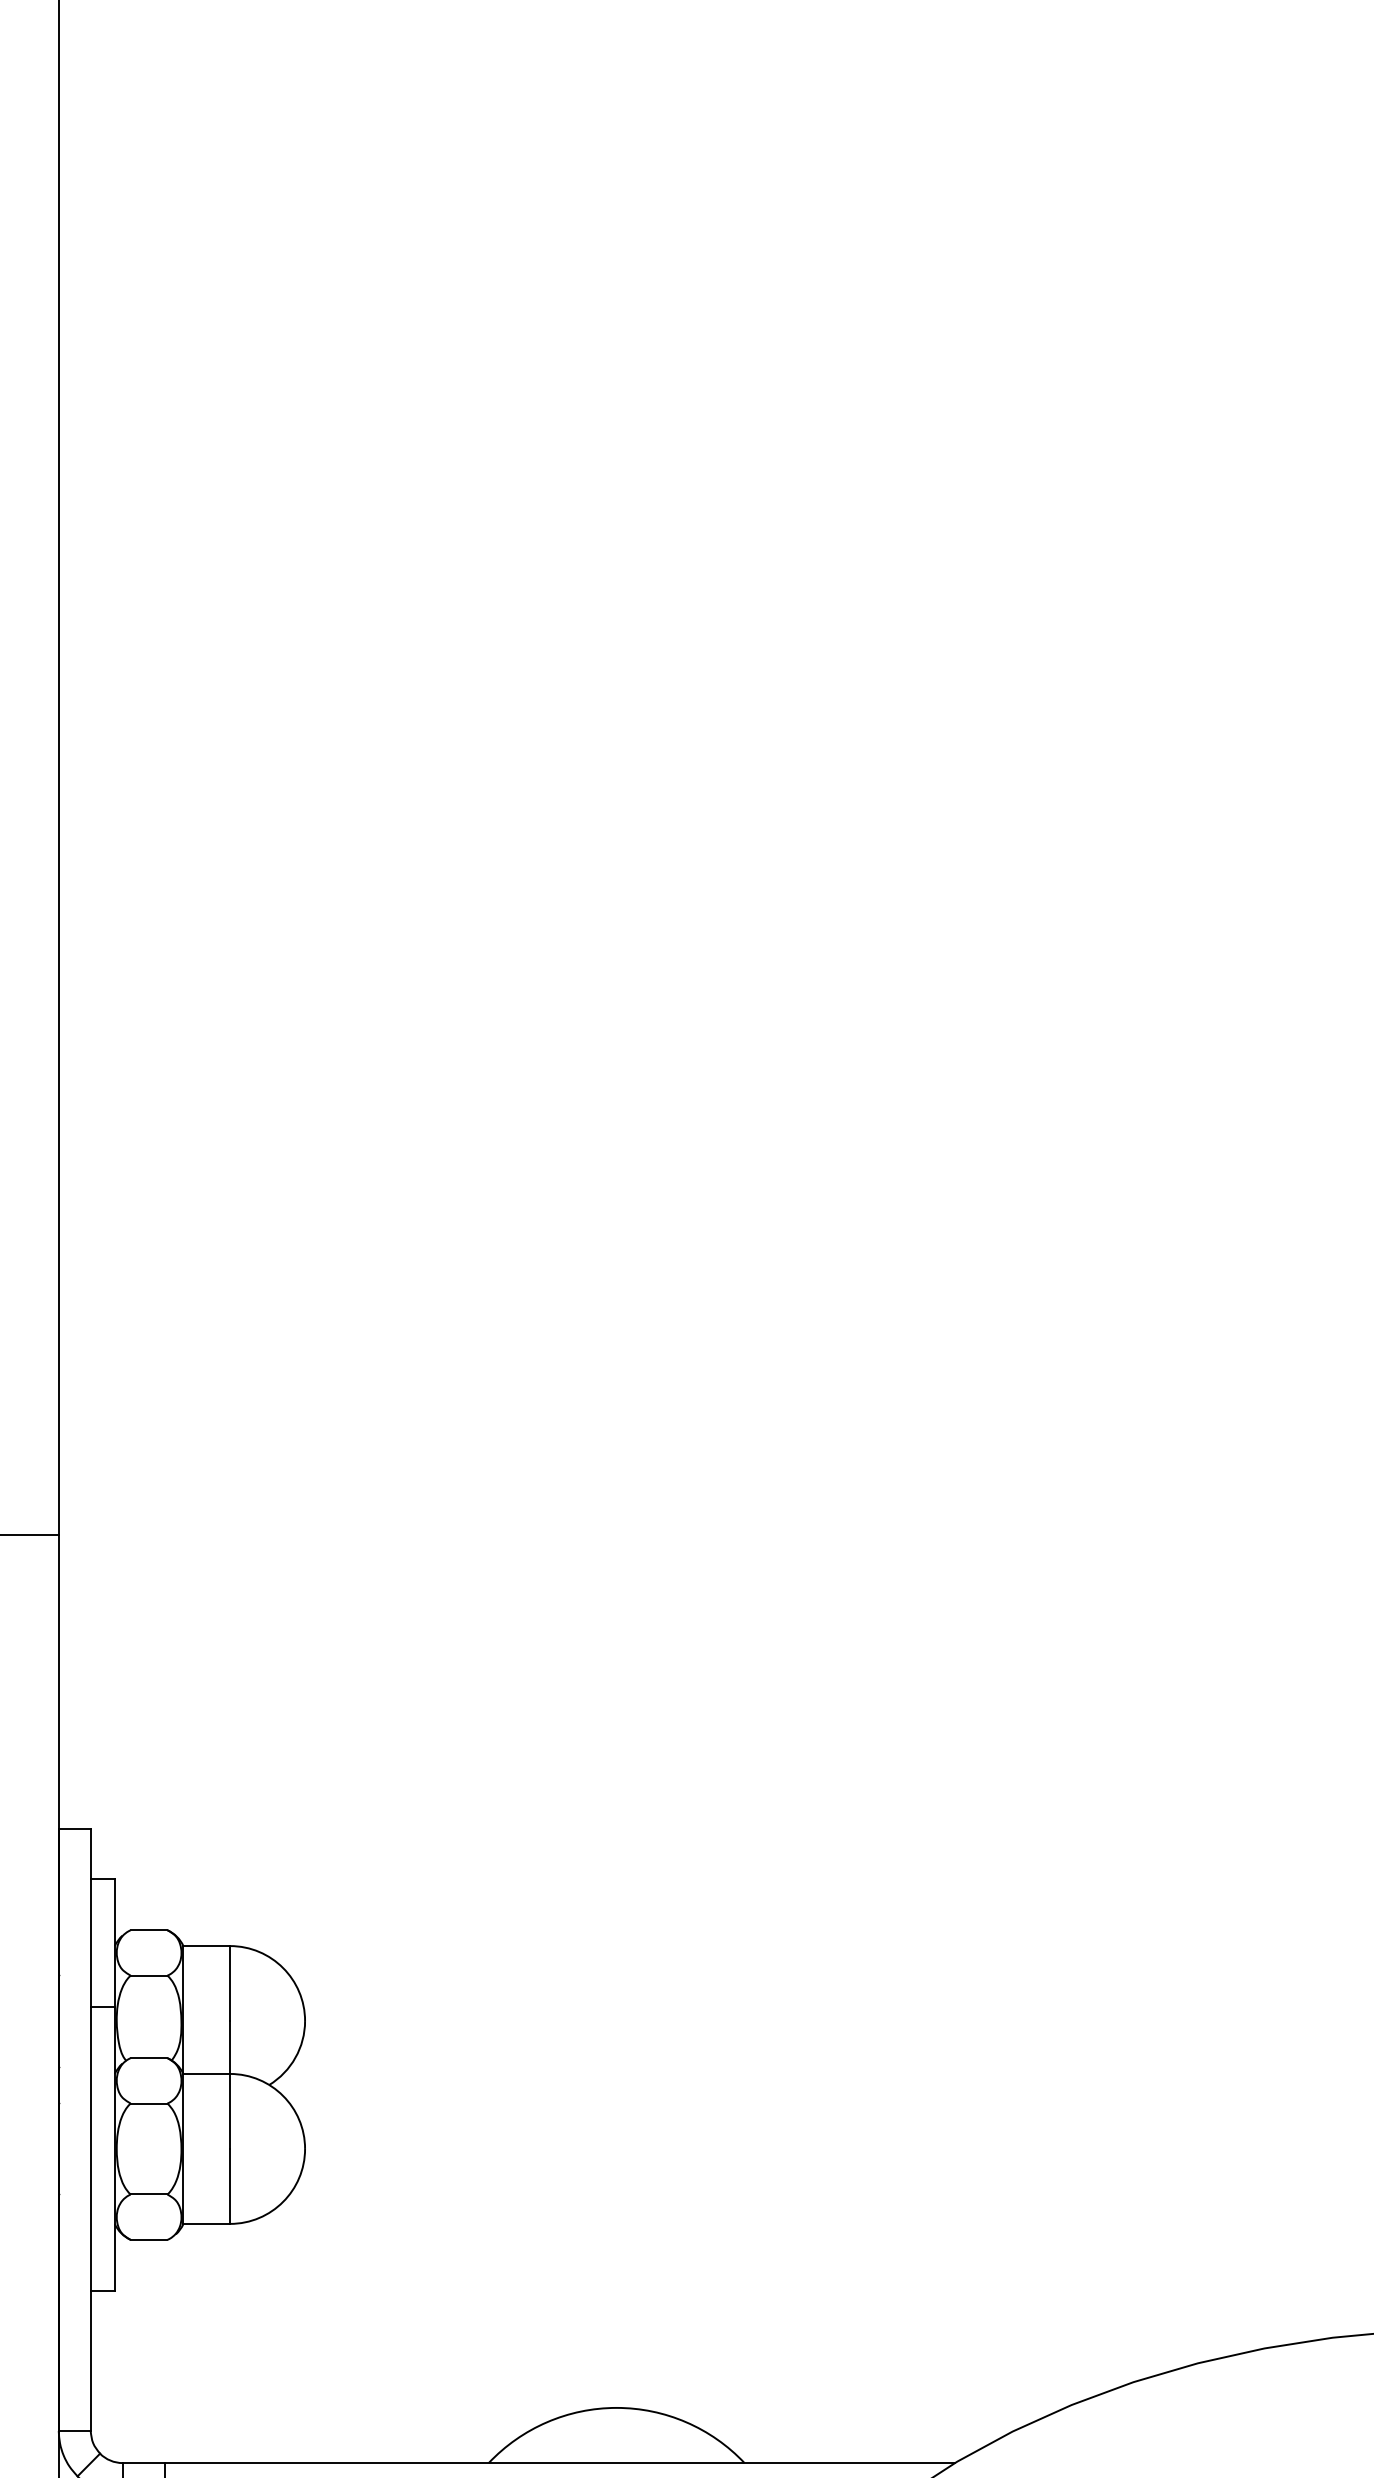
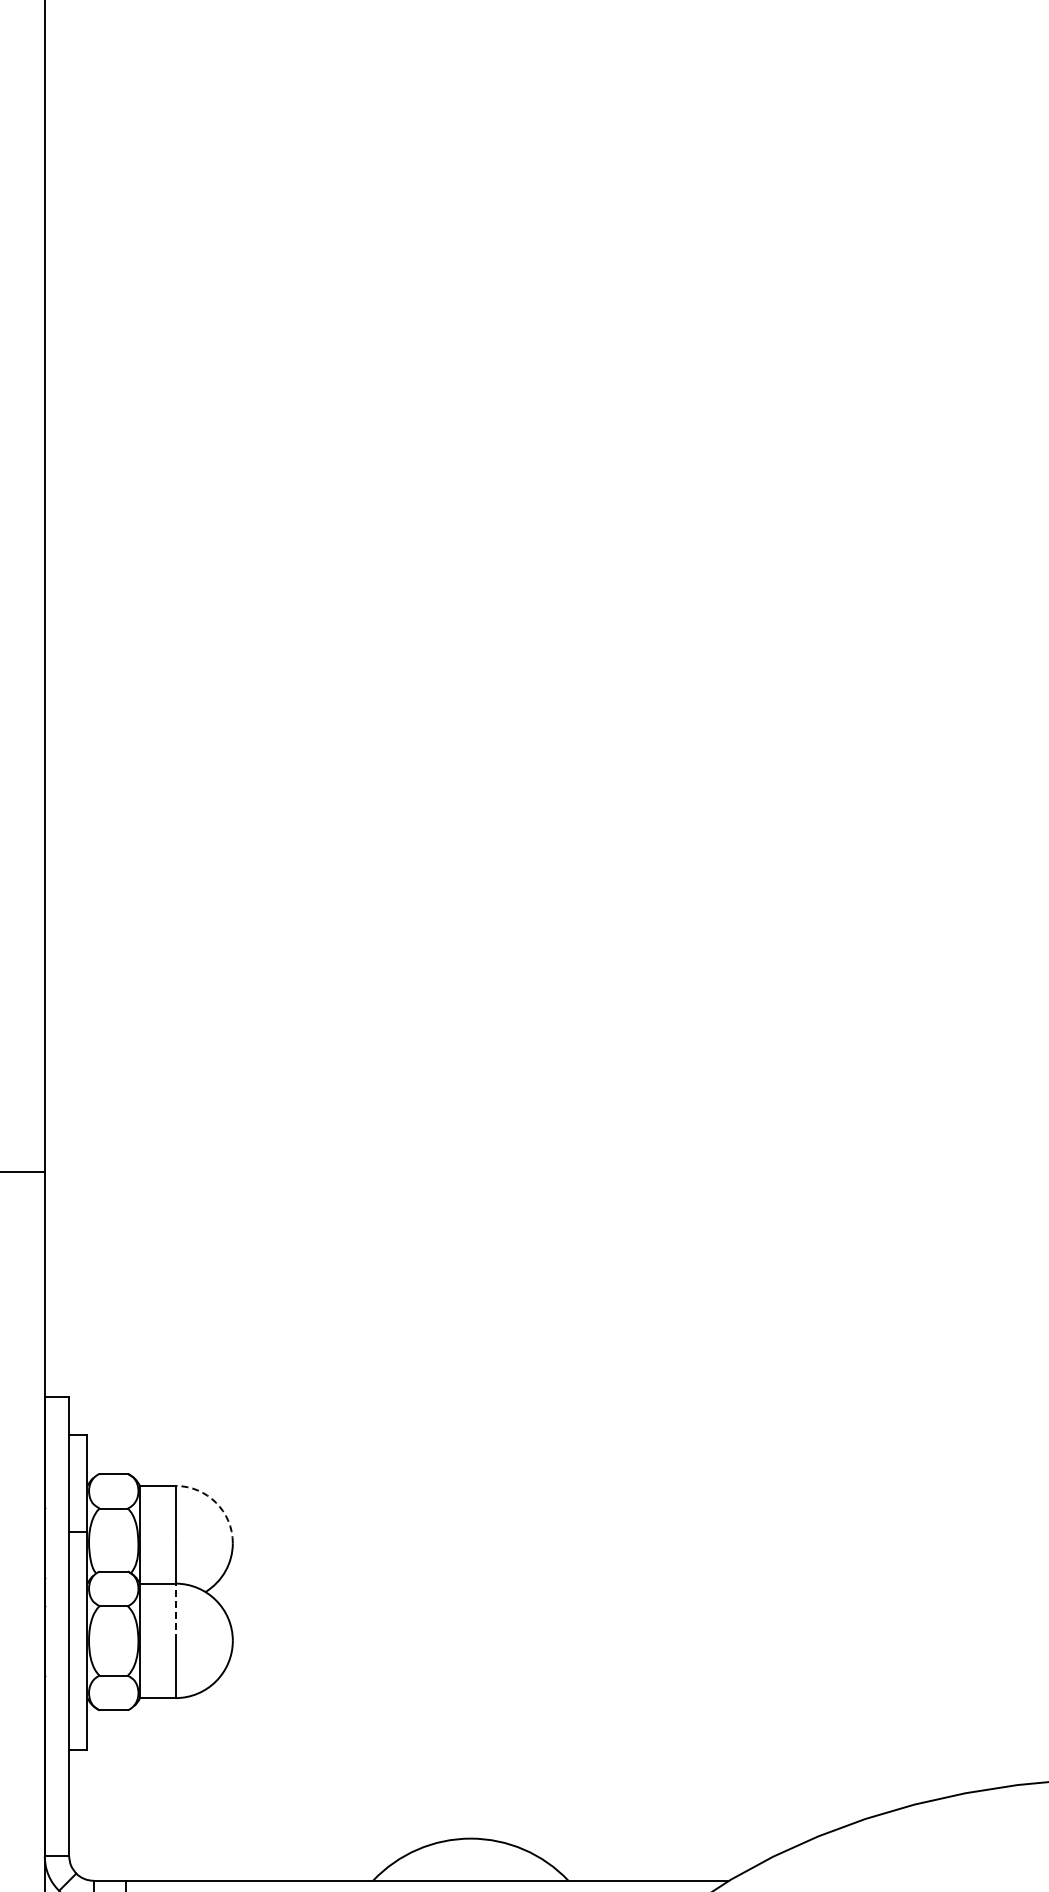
arc: (283, 1967) -> (216, 1502), solid -> dashed
line: (229, 2111) -> (175, 1612), solid -> dashed

